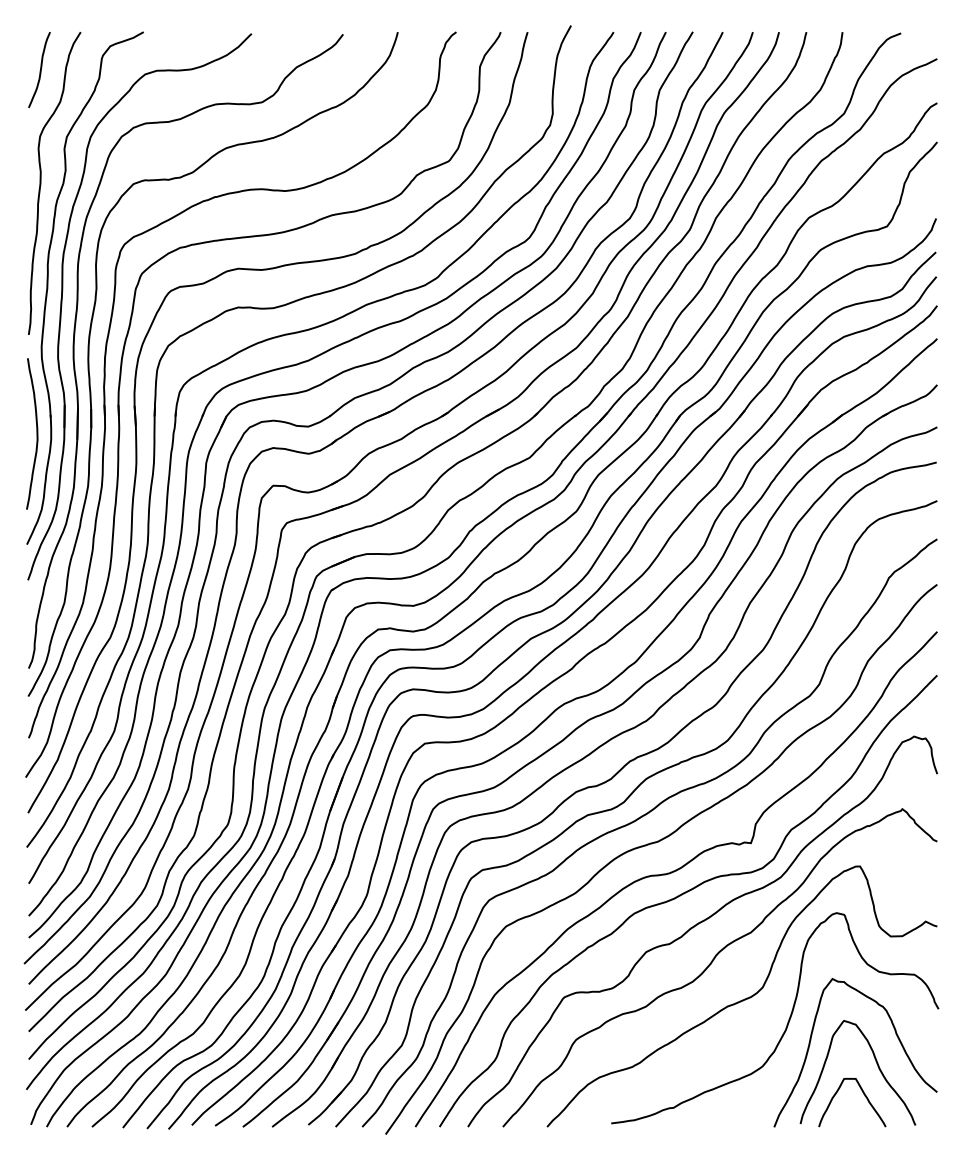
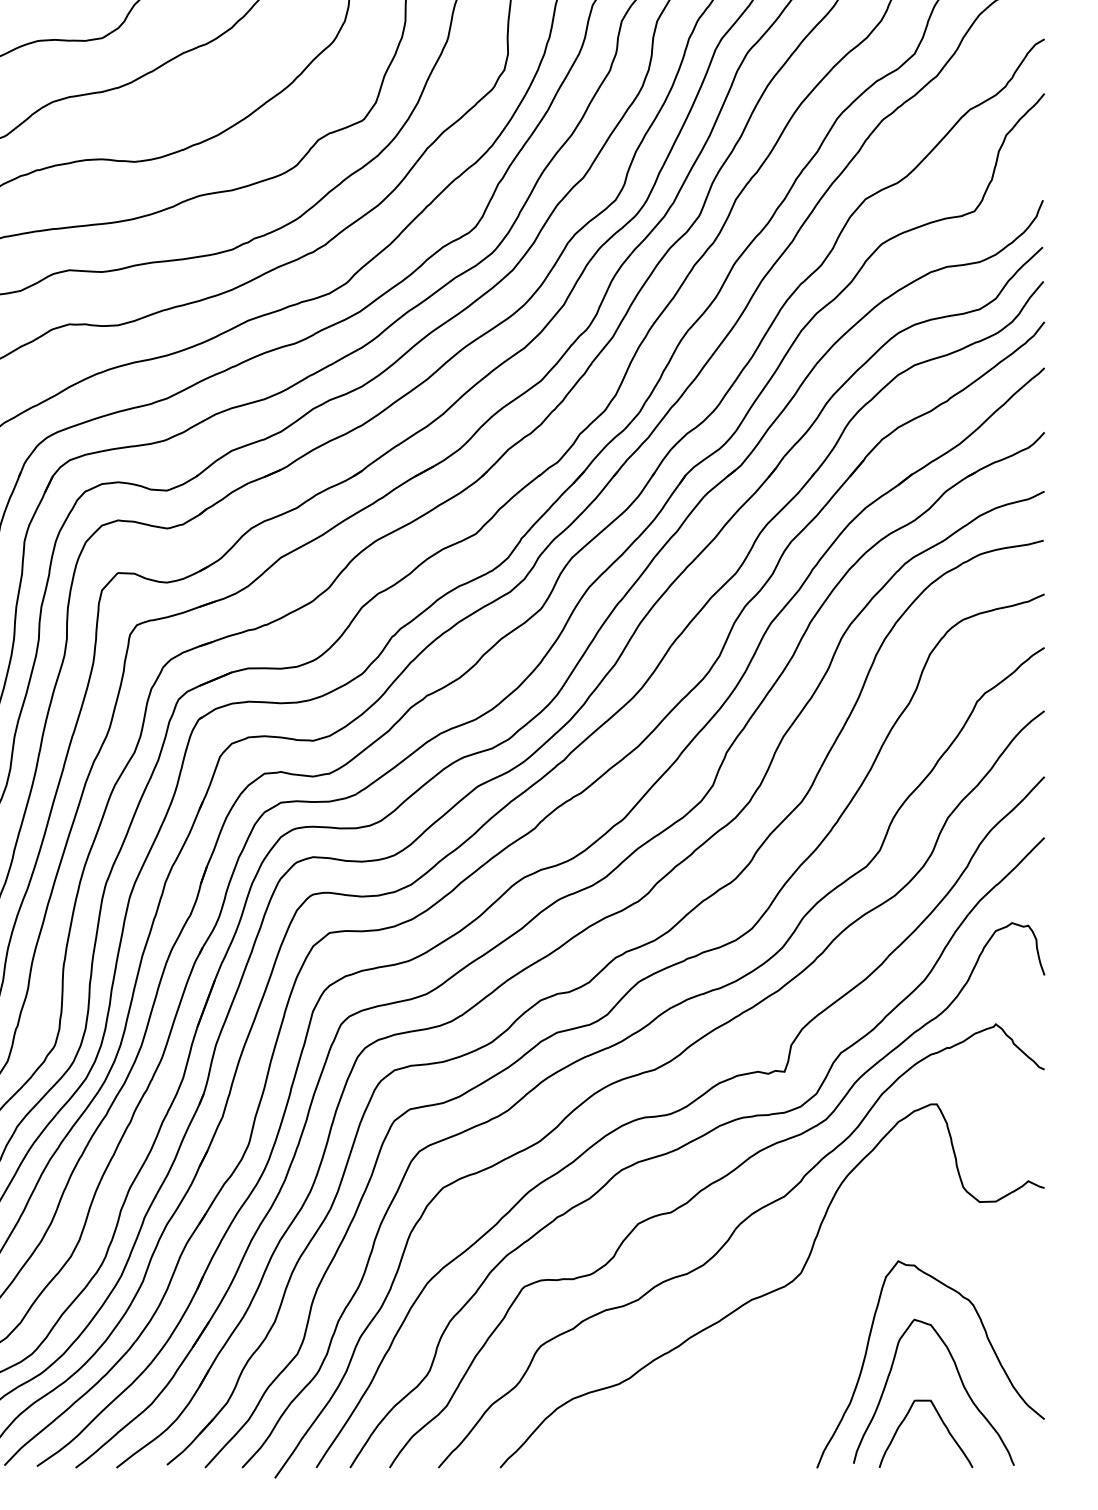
curve: (787, 1021) -> (835, 1320), removed

